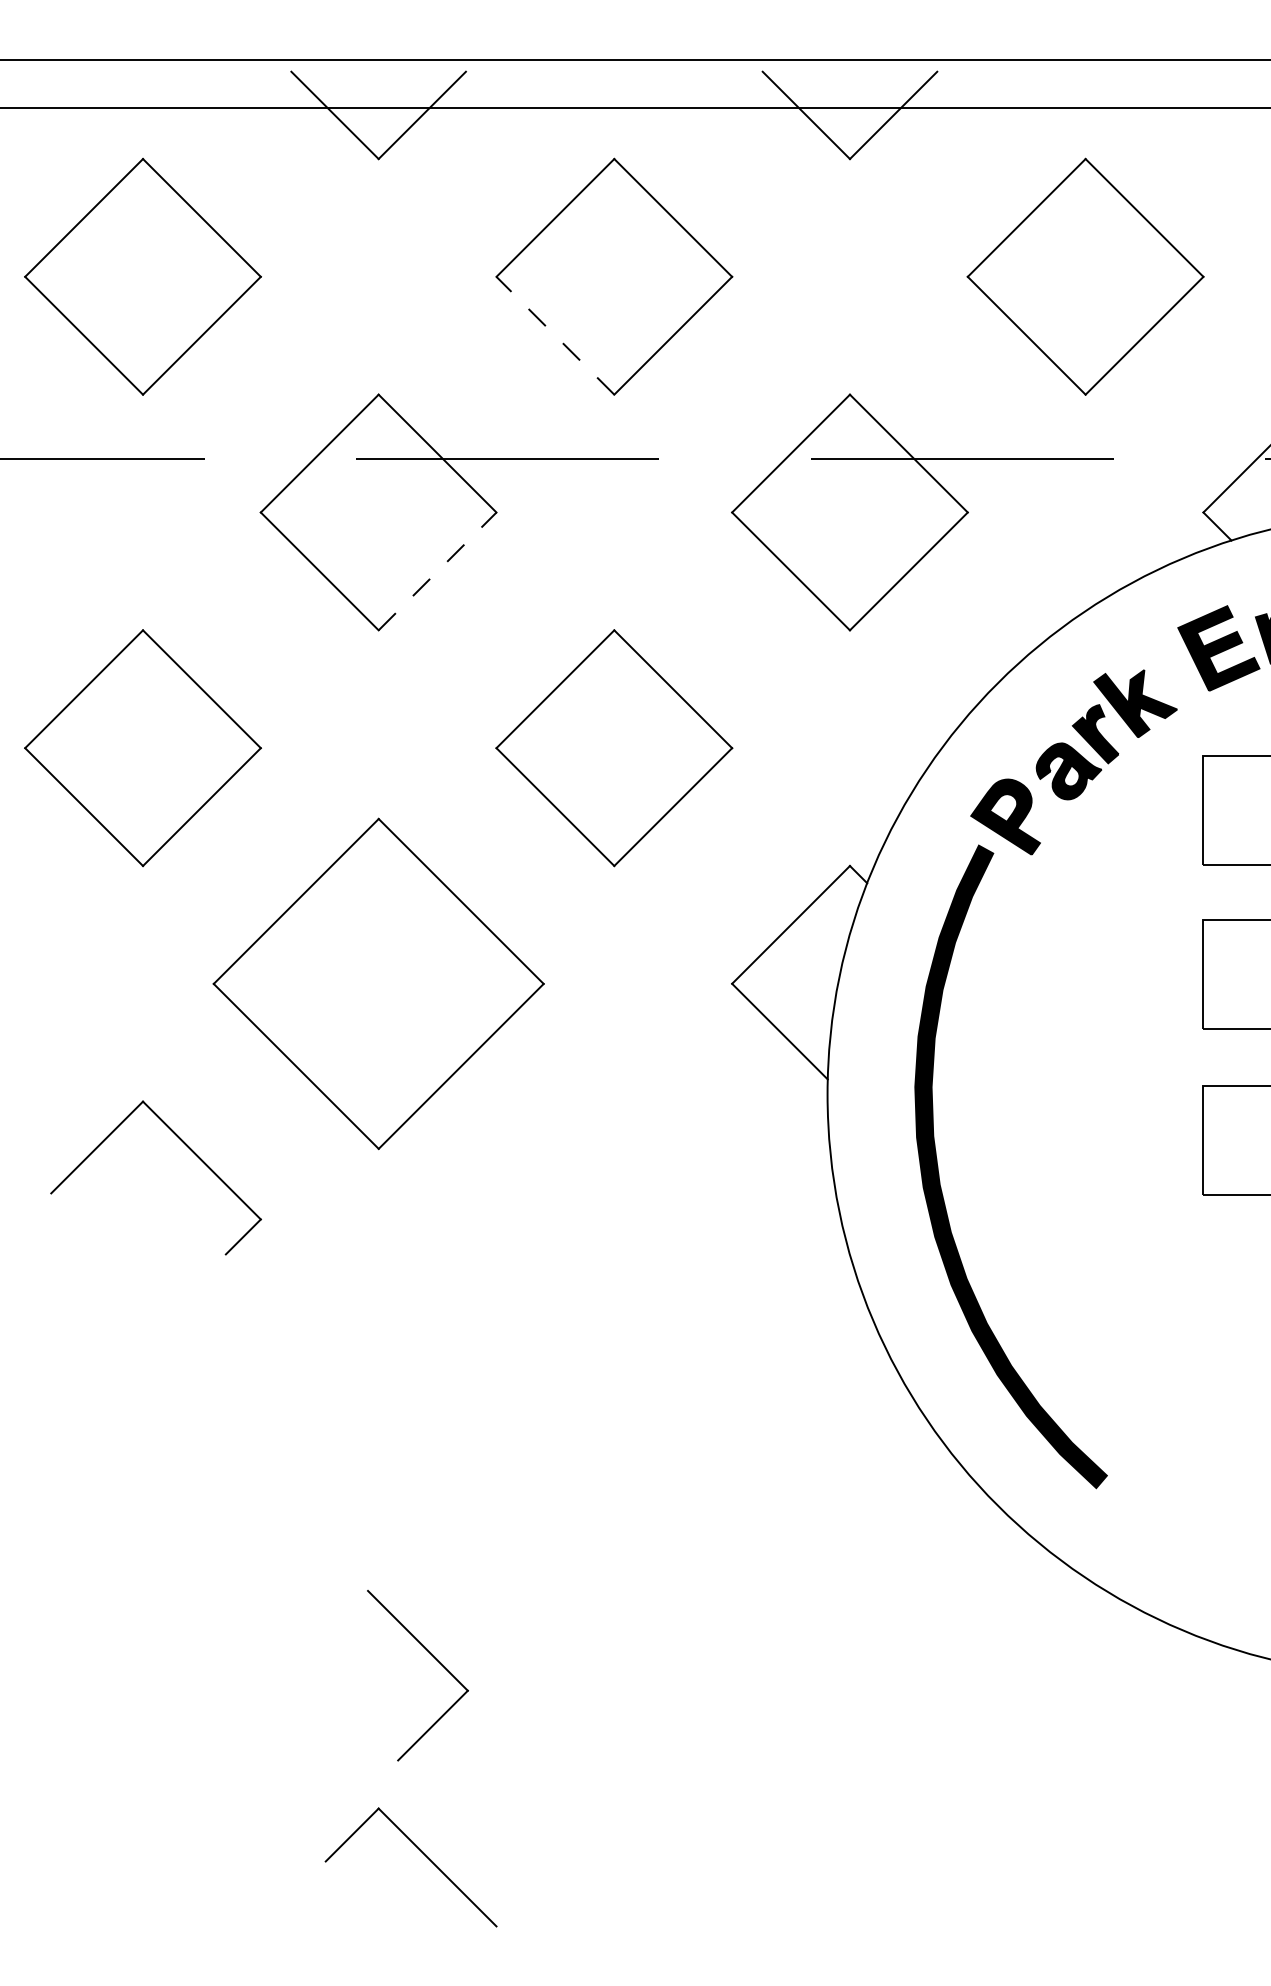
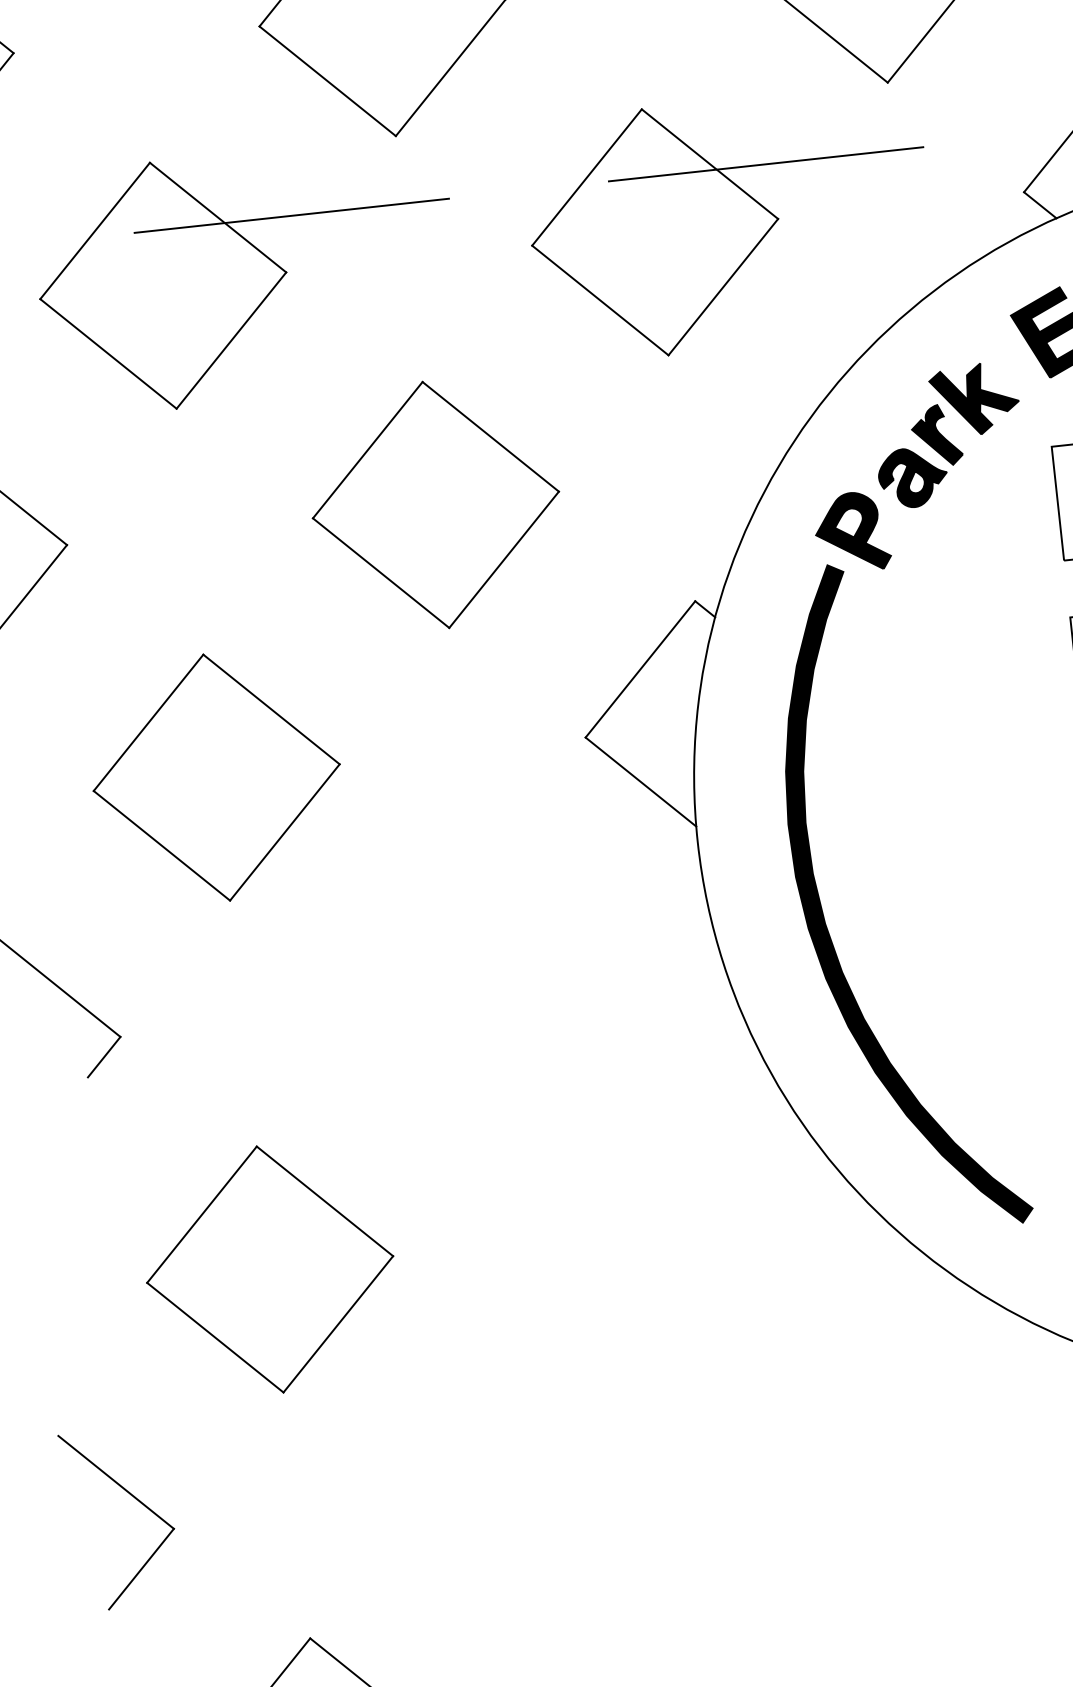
line: (555, 335) -> (327, 80), dashed -> solid
line: (437, 571) -> (231, 340), dashed -> solid
part: (378, 983) -> (216, 777), size x0.71
part: (378, 1455) -> (270, 1269), added
part: (434, 1658) -> (135, 1498), moved

